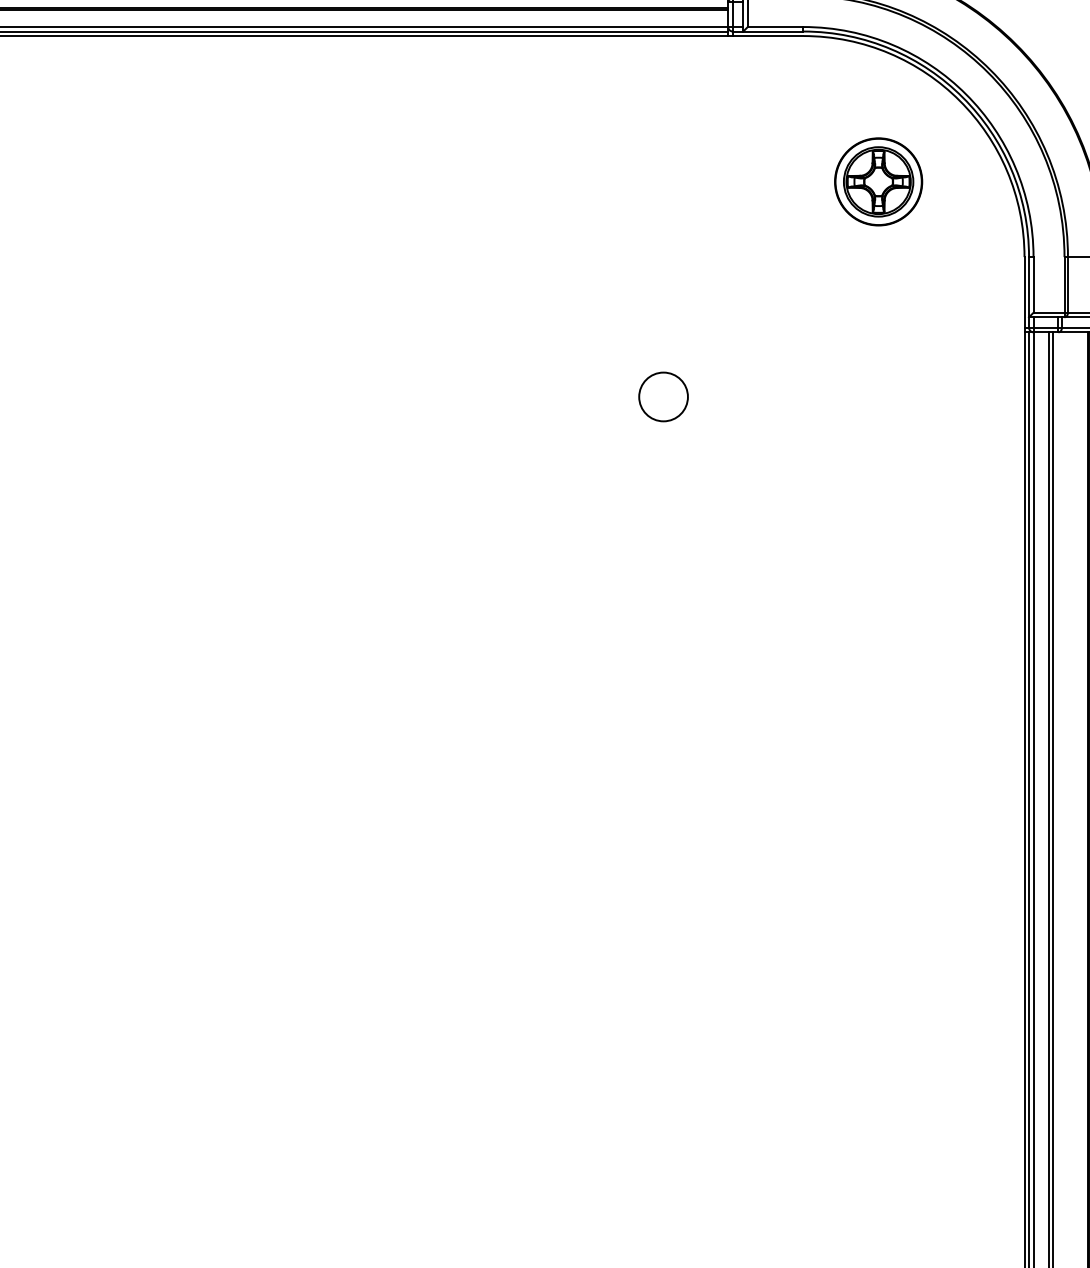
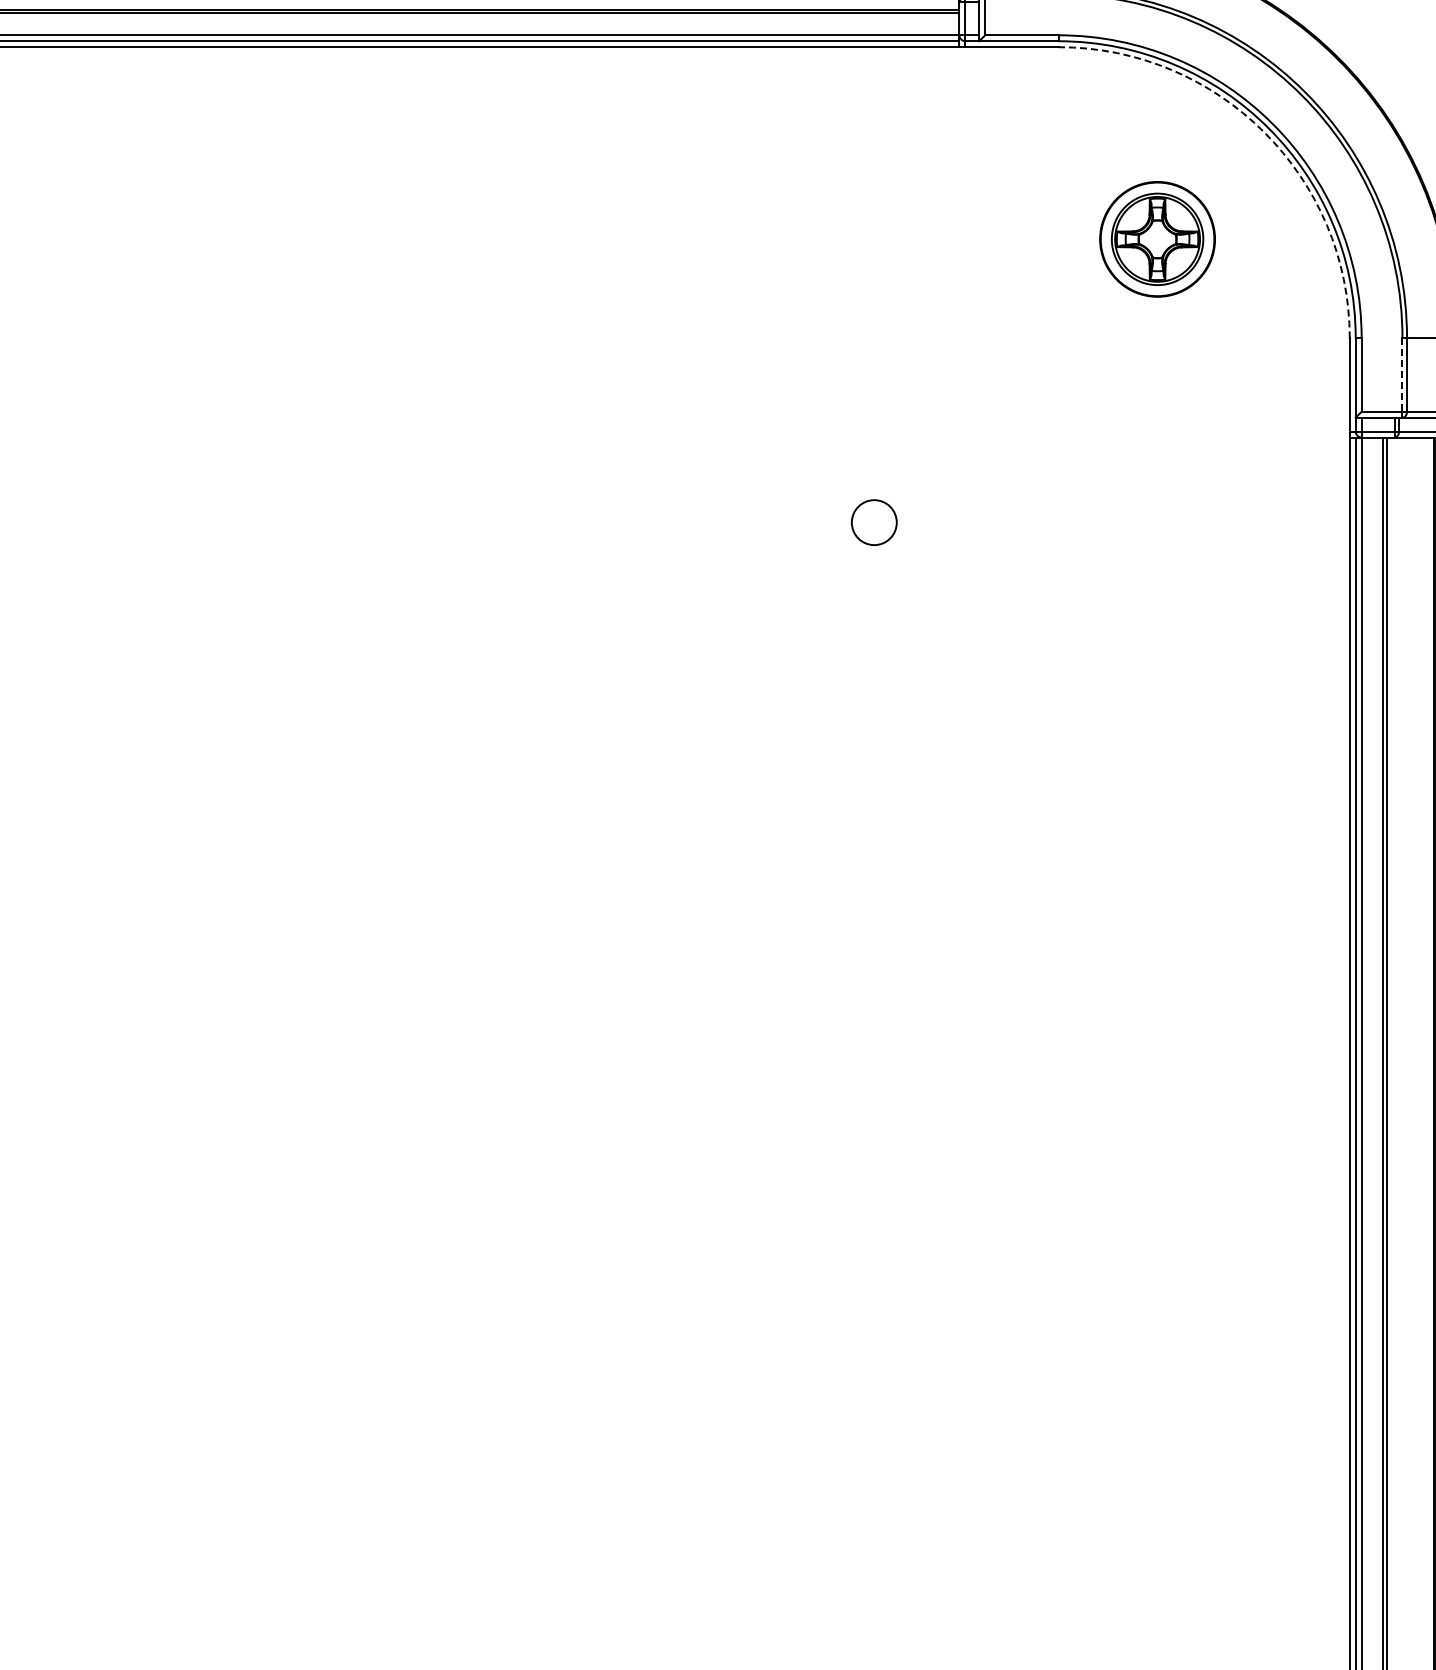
arc: (959, 100) -> (1264, 132), solid -> dashed
line: (1064, 285) -> (1402, 375), solid -> dashed
circle: (663, 396) -> (874, 522), size x0.7

